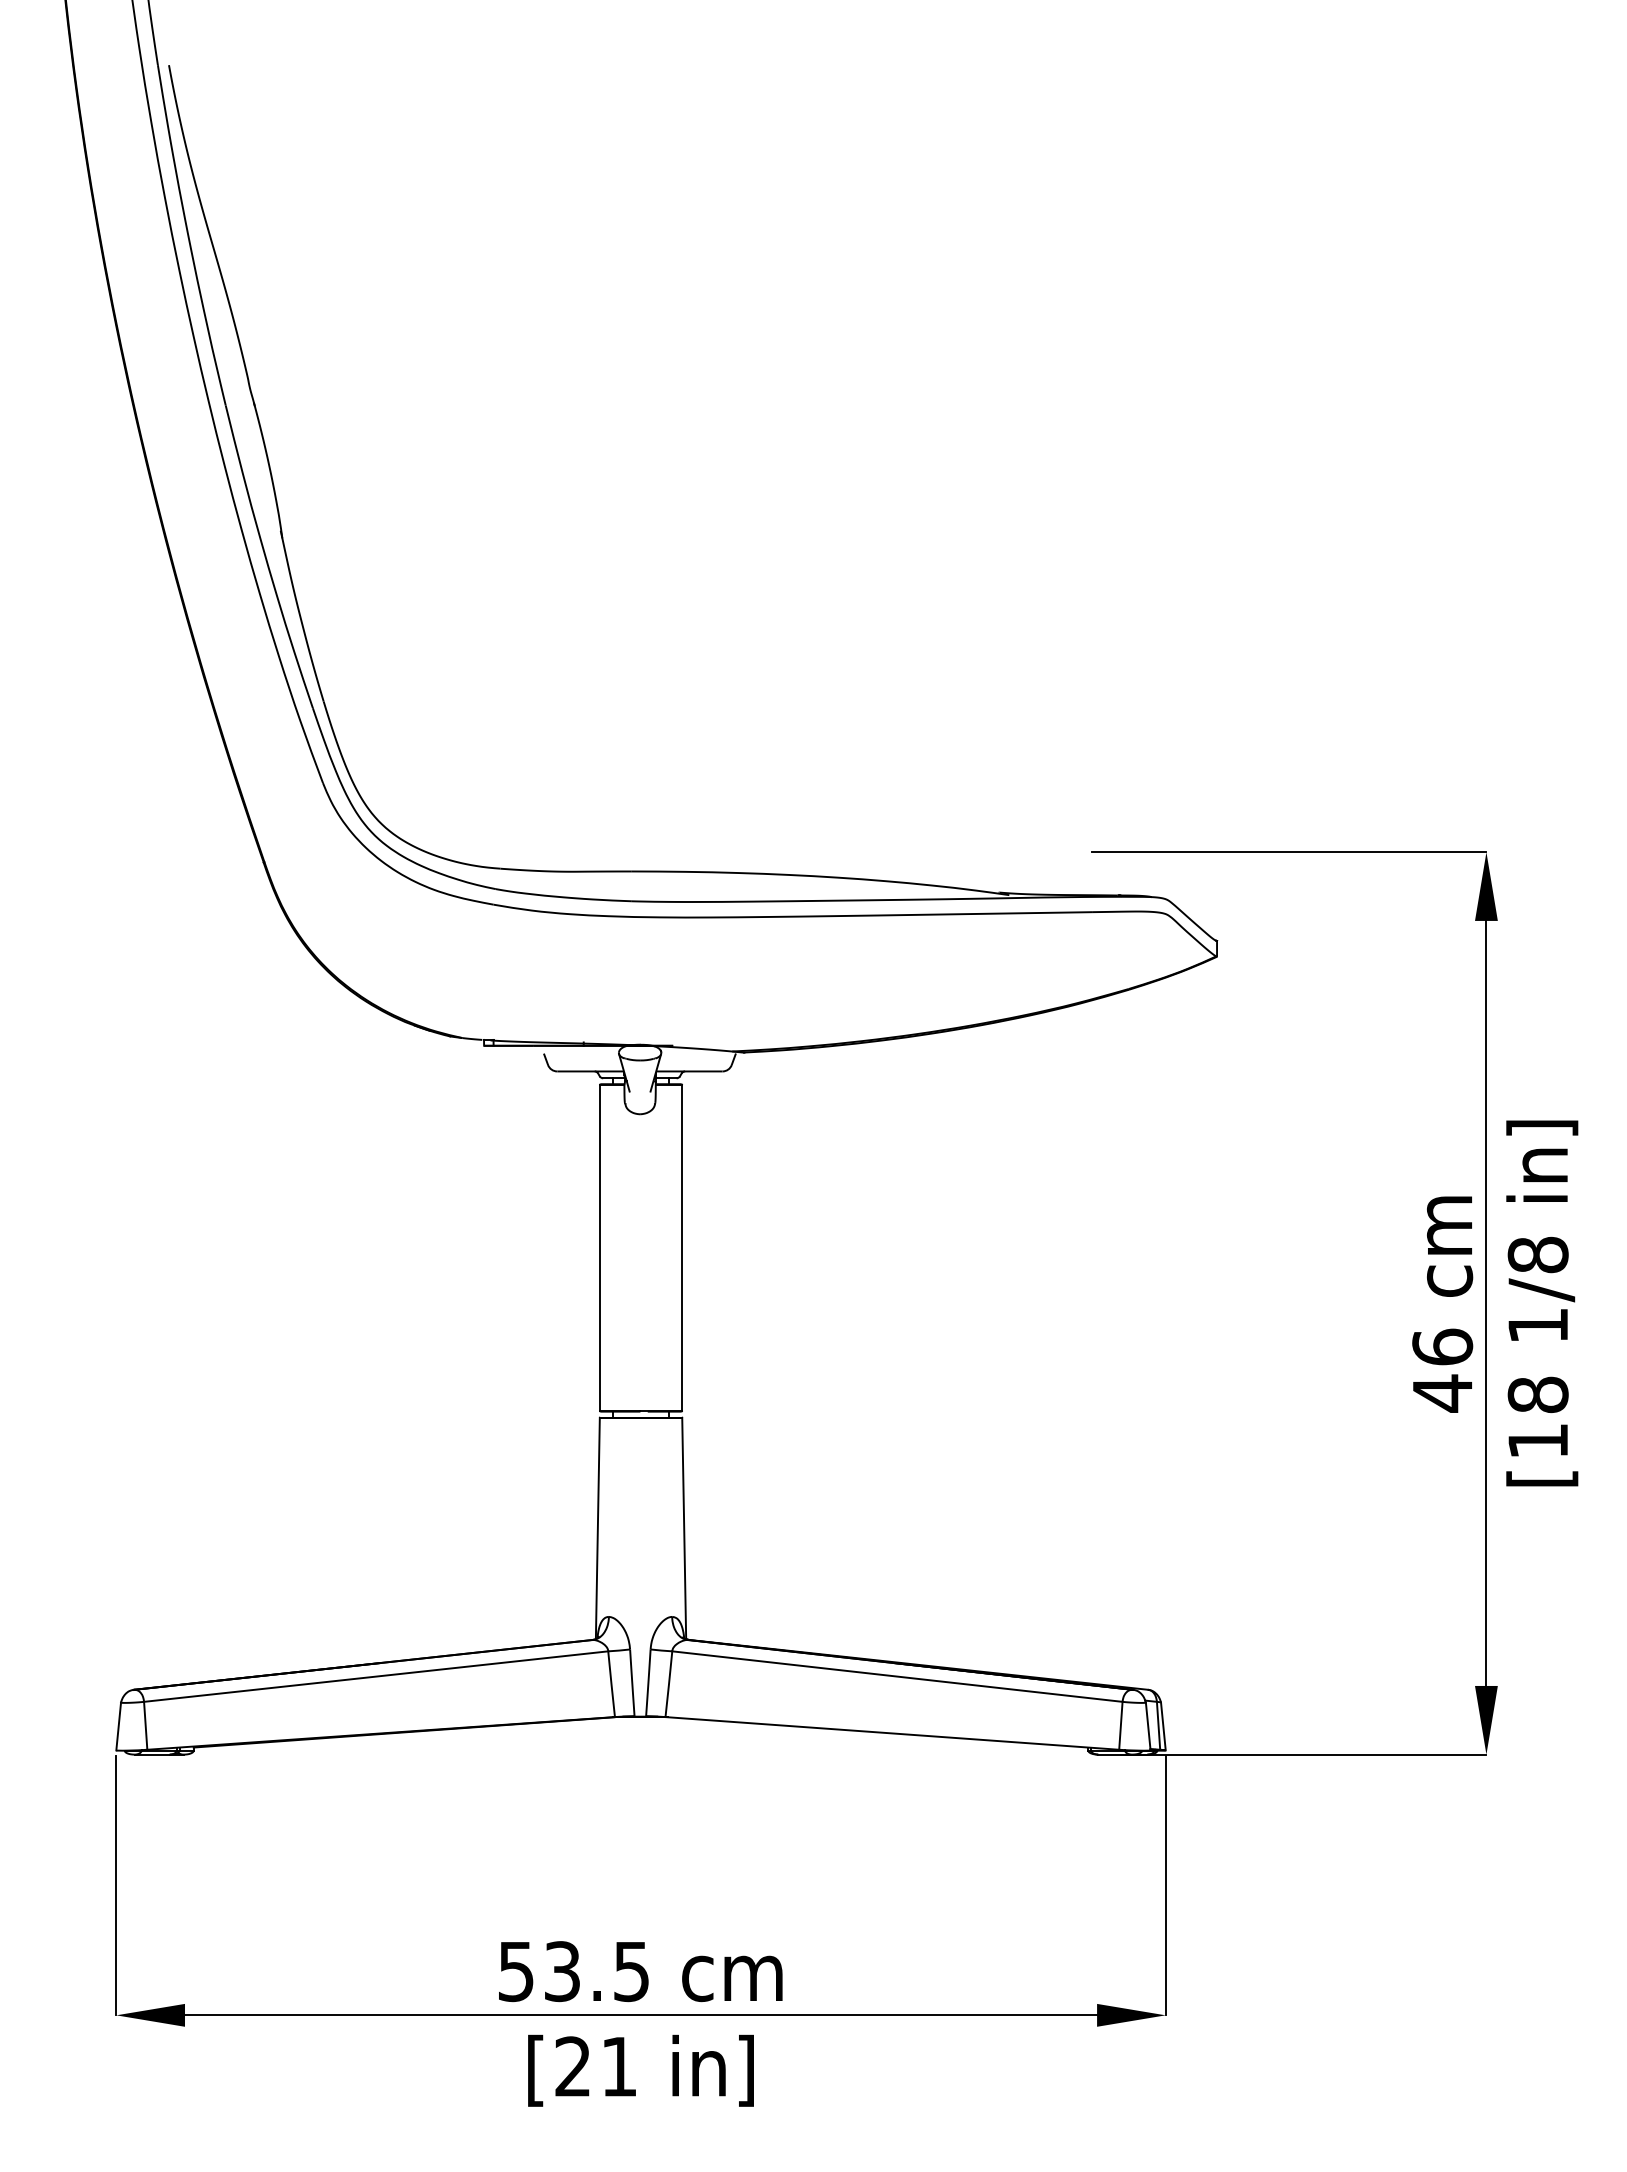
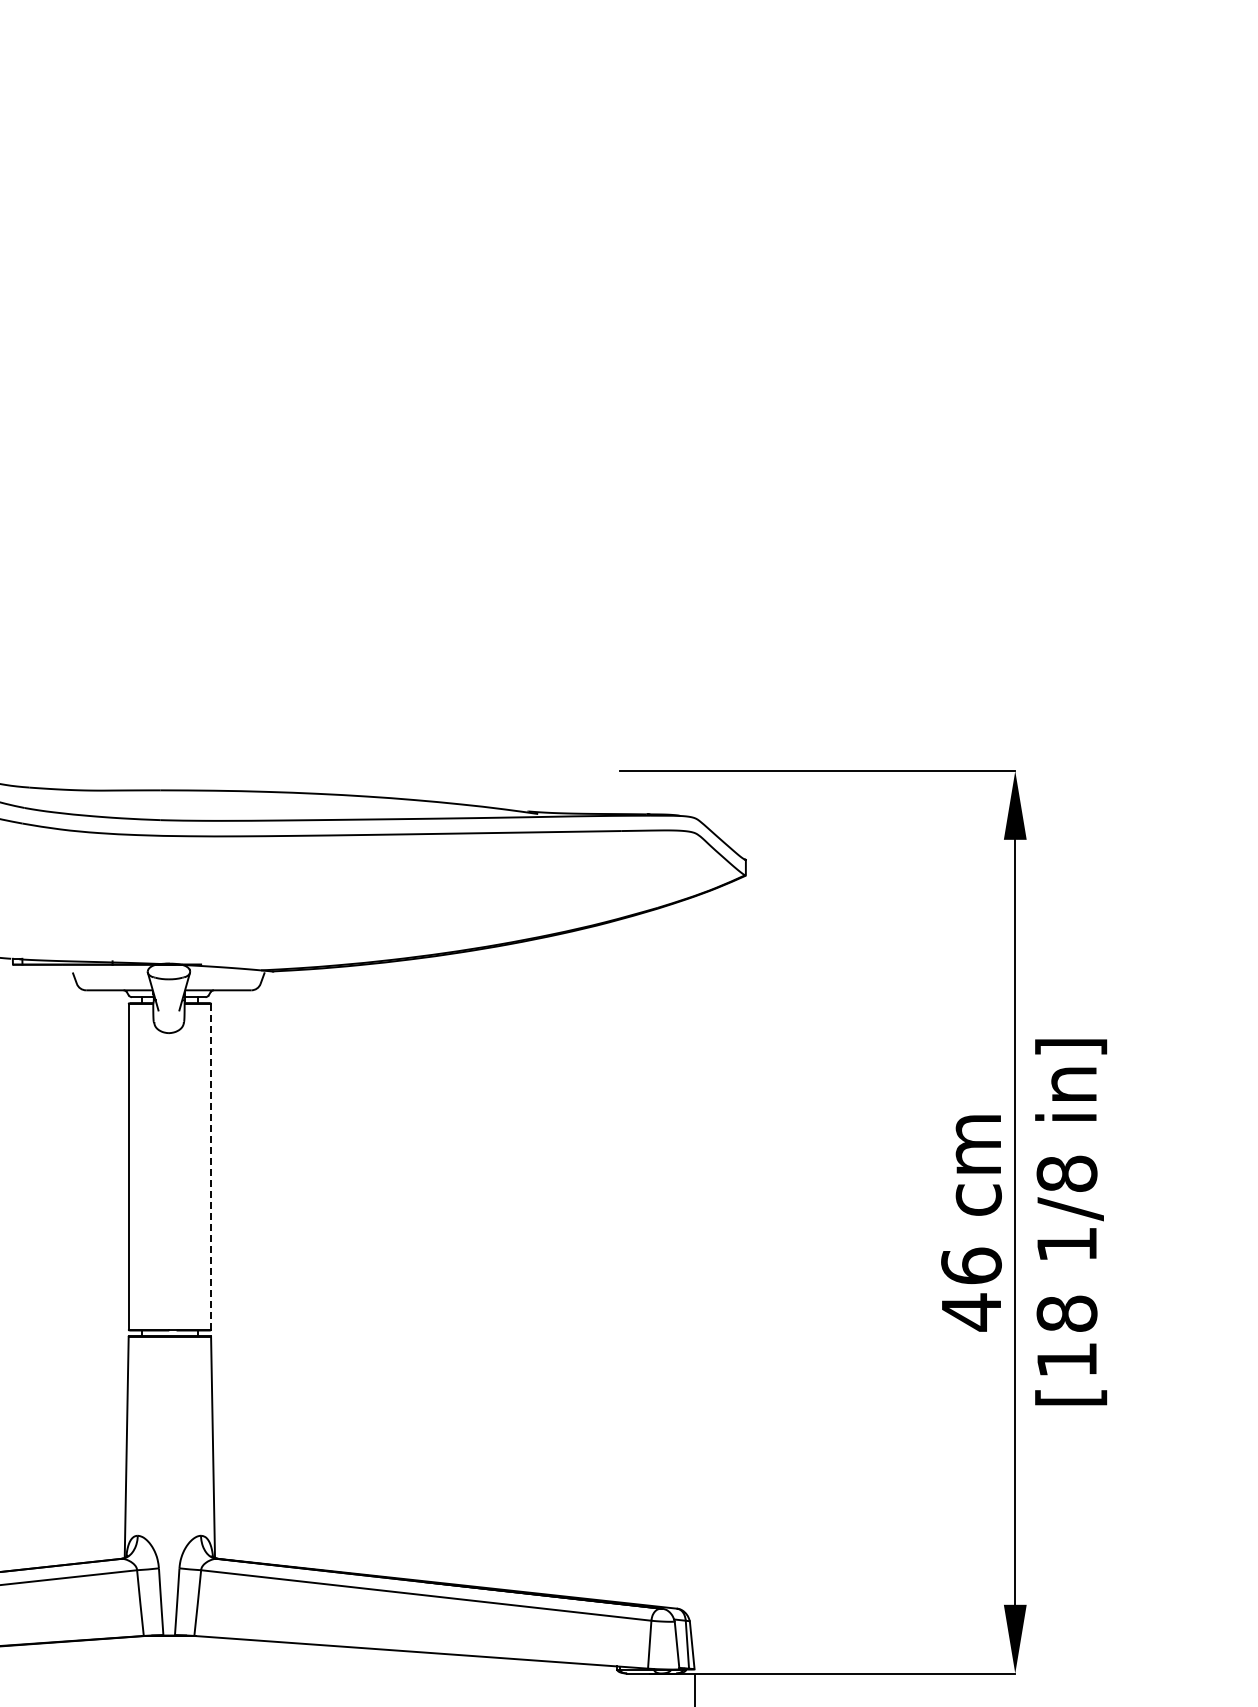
line: (682, 1247) -> (211, 1166), solid -> dashed

